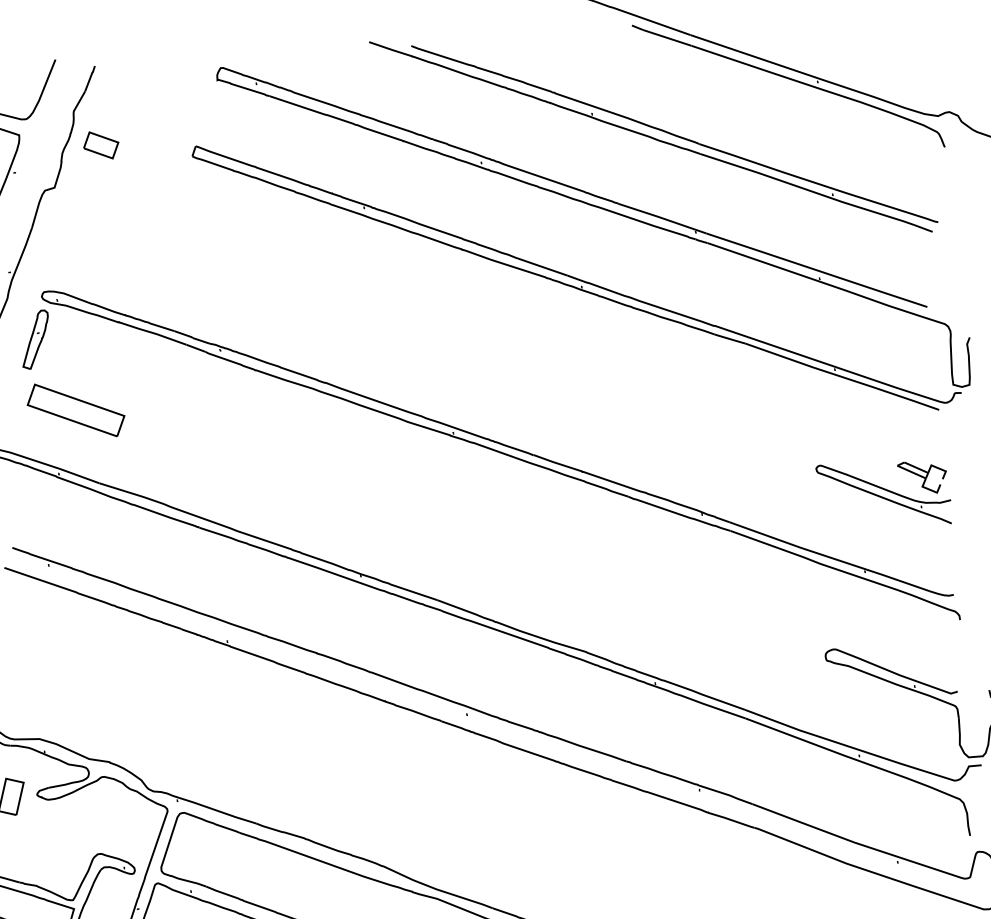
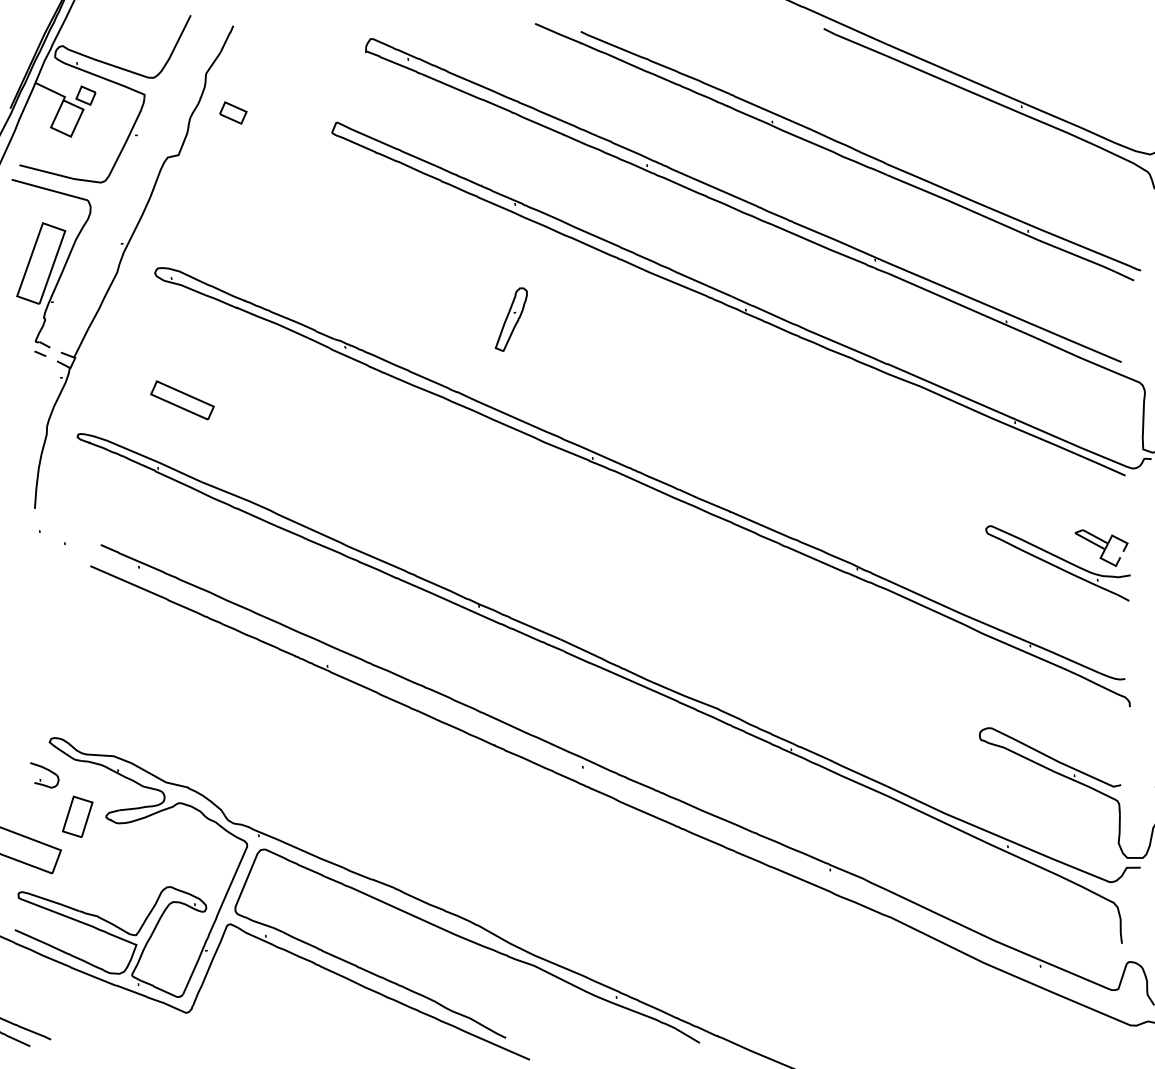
part: (101, 144) -> (233, 112), size x0.7
part: (34, 339) -> (510, 319), moved
part: (76, 410) -> (182, 400), size x0.6

